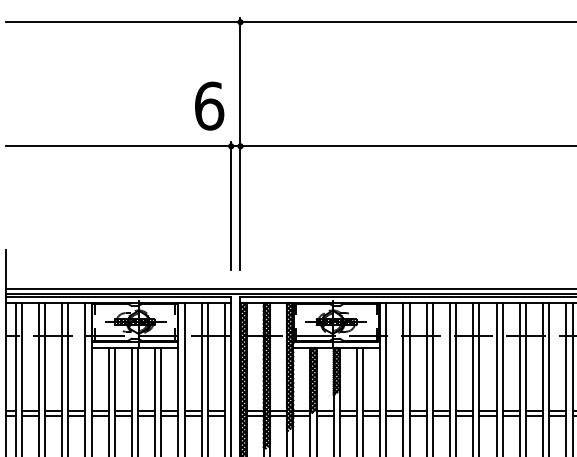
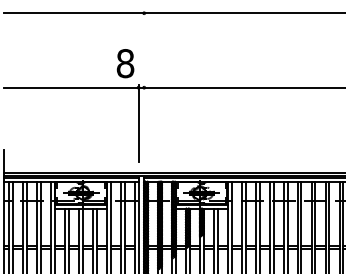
text: (209, 105) -> (125, 63), 6 -> 8
line: (240, 144) -> (144, 86), removed

